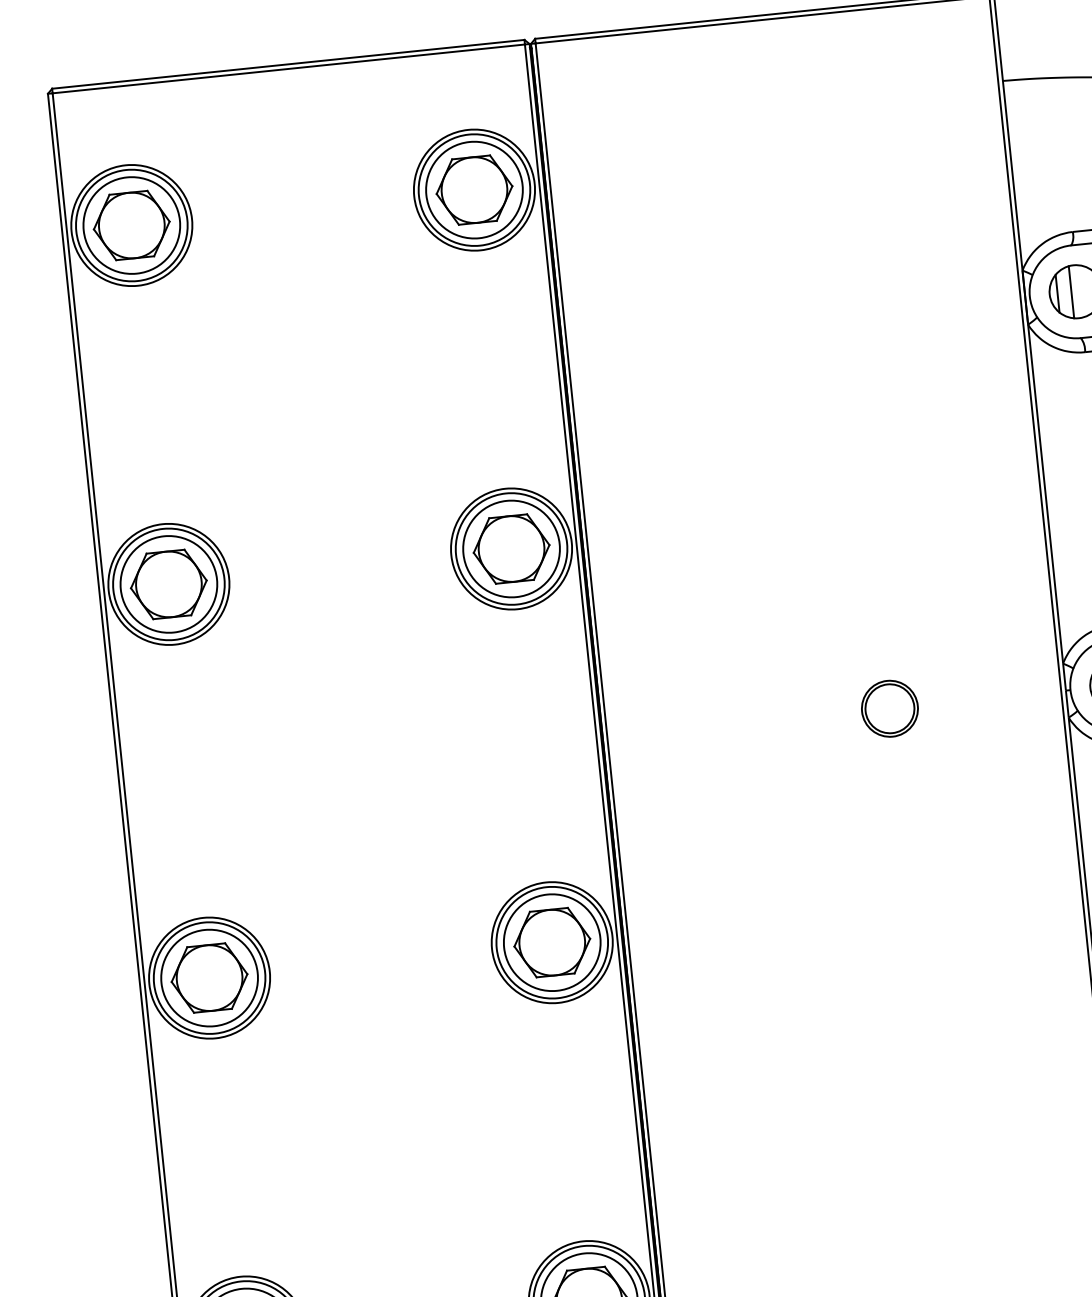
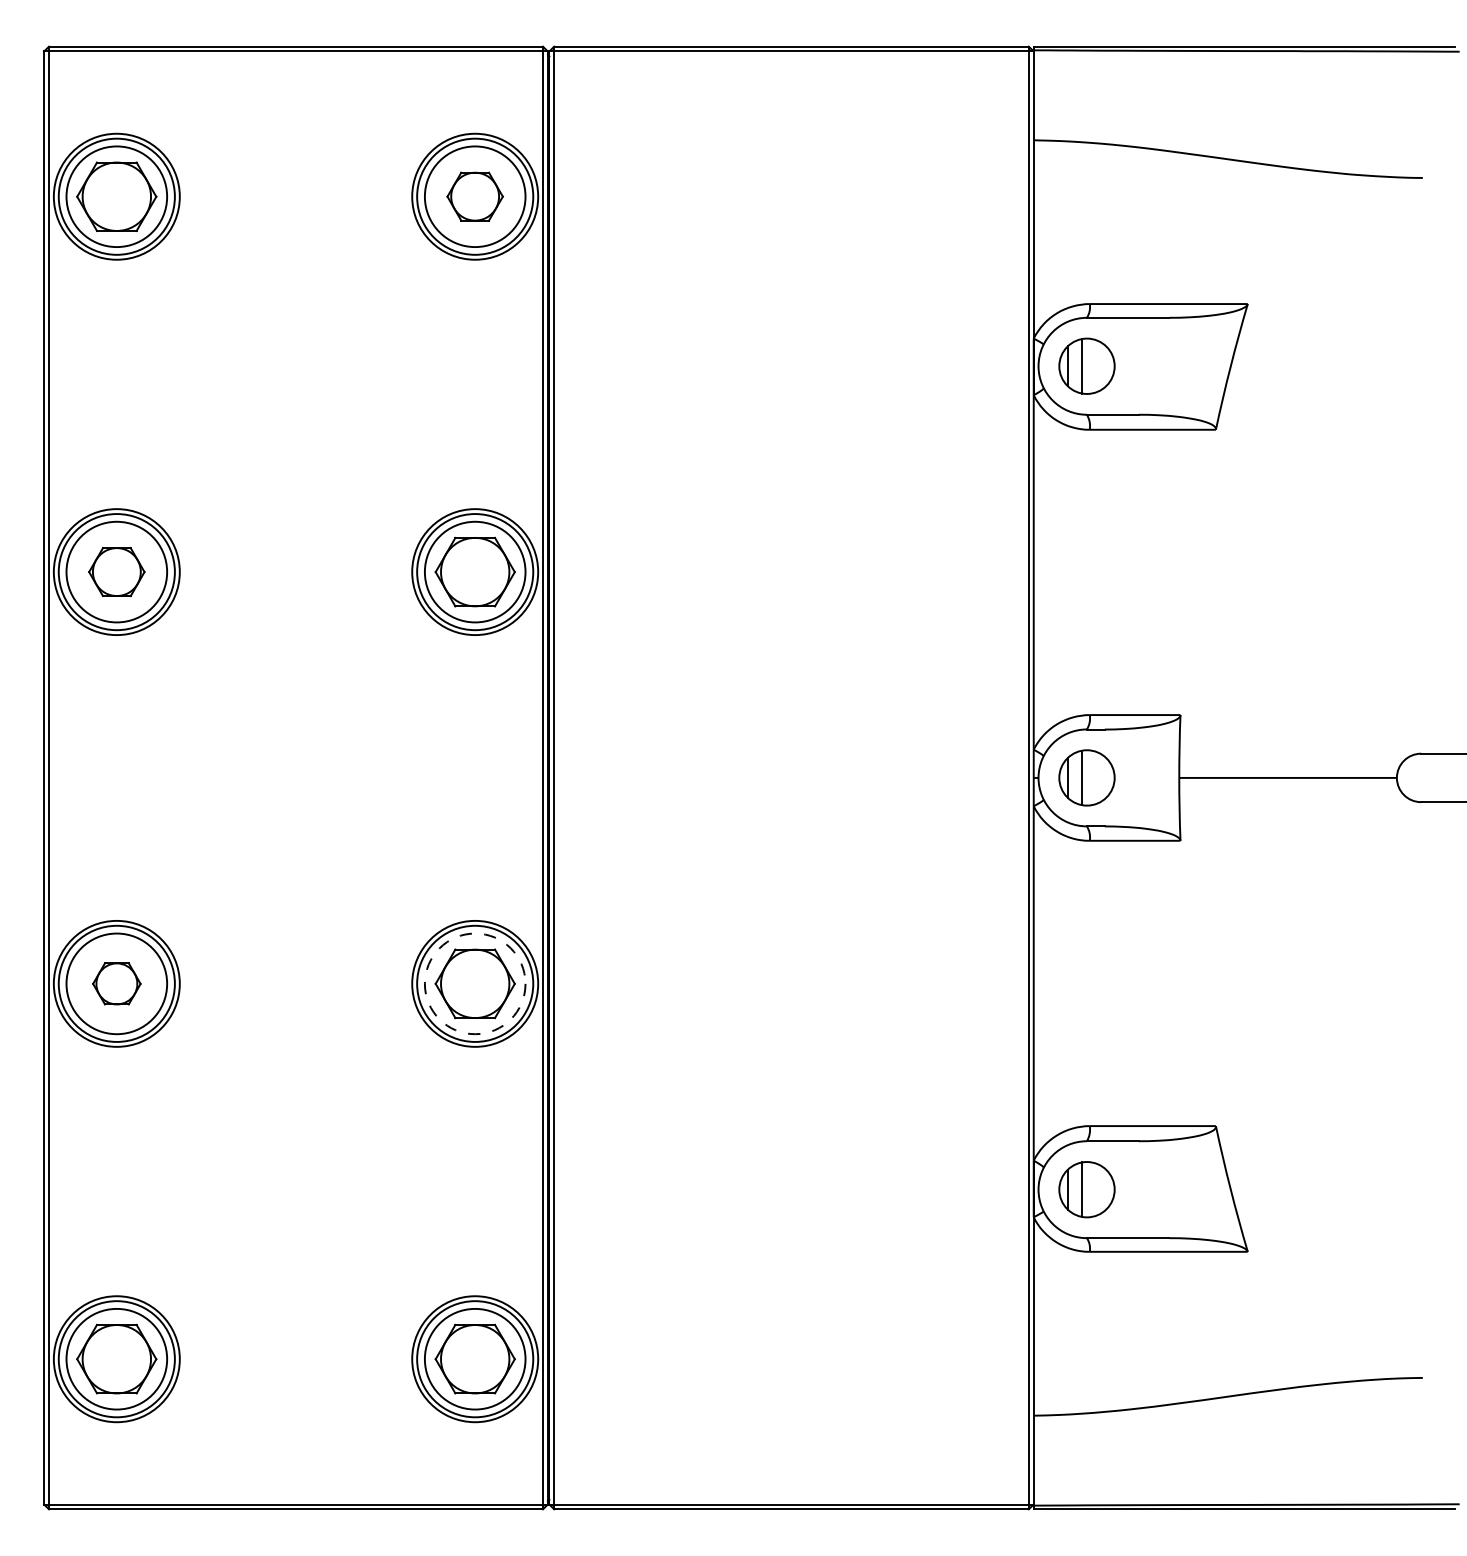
part: (473, 189) -> (474, 196), size x0.7
part: (168, 583) -> (116, 571), size x0.7
part: (889, 708) -> (849, 777), removed
circle: (551, 942) -> (474, 983), solid -> dashed
part: (209, 977) -> (116, 983), size x0.6

